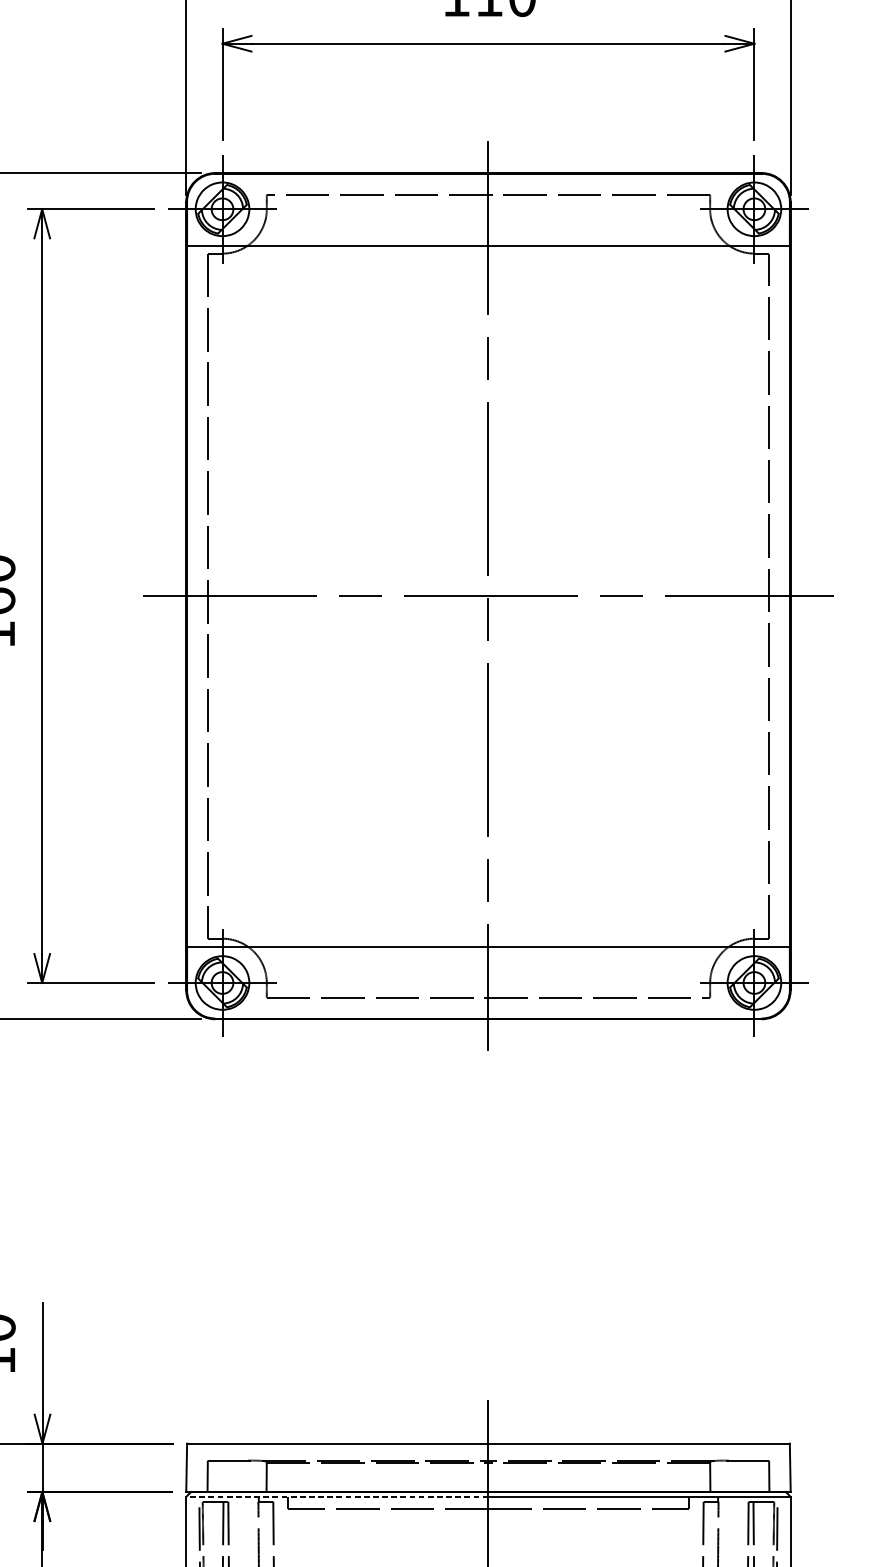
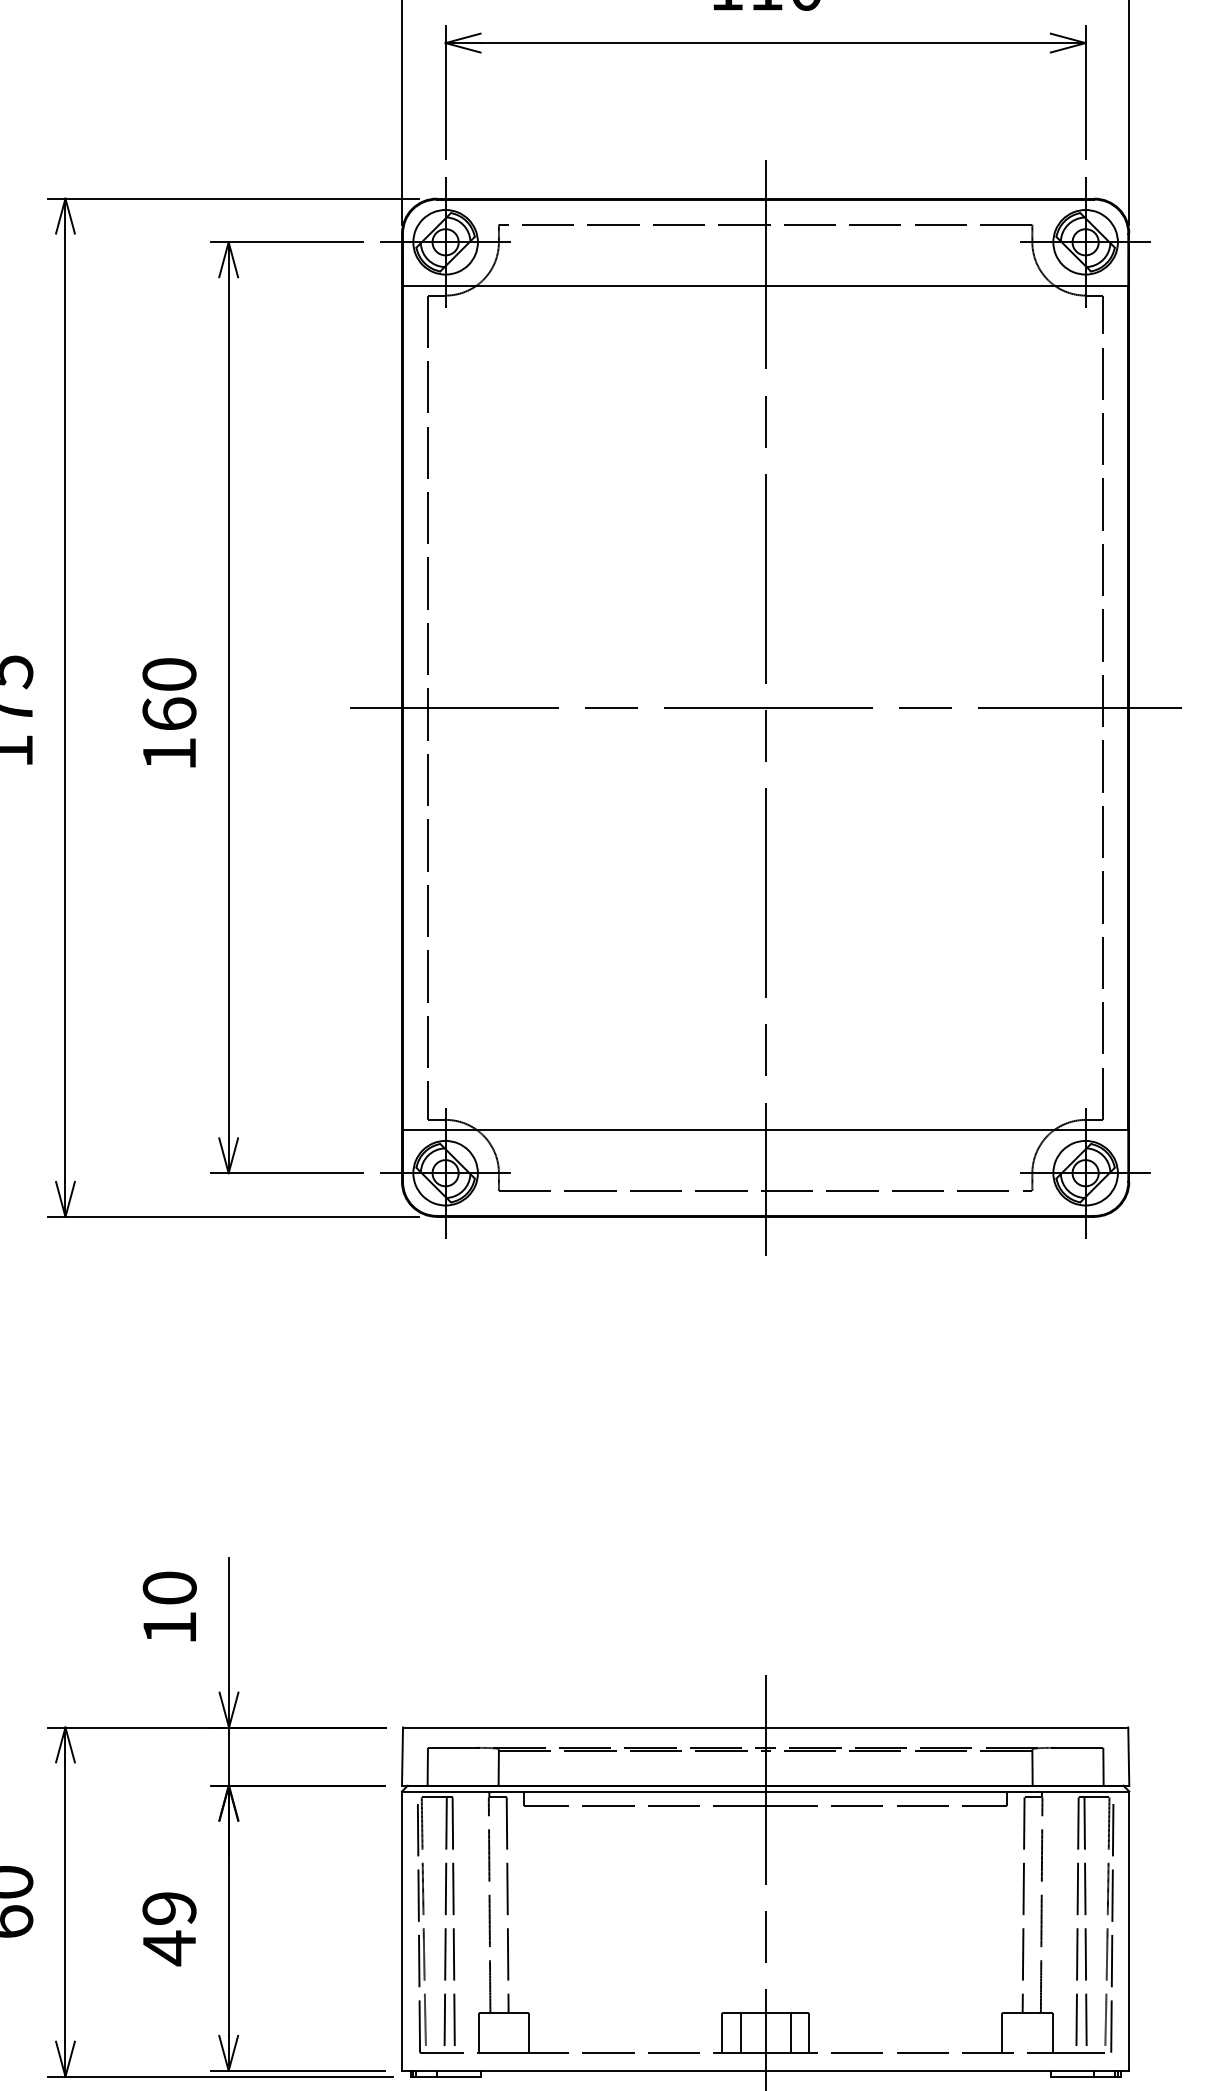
line: (337, 1496) -> (583, 1791), dashed -> solid

